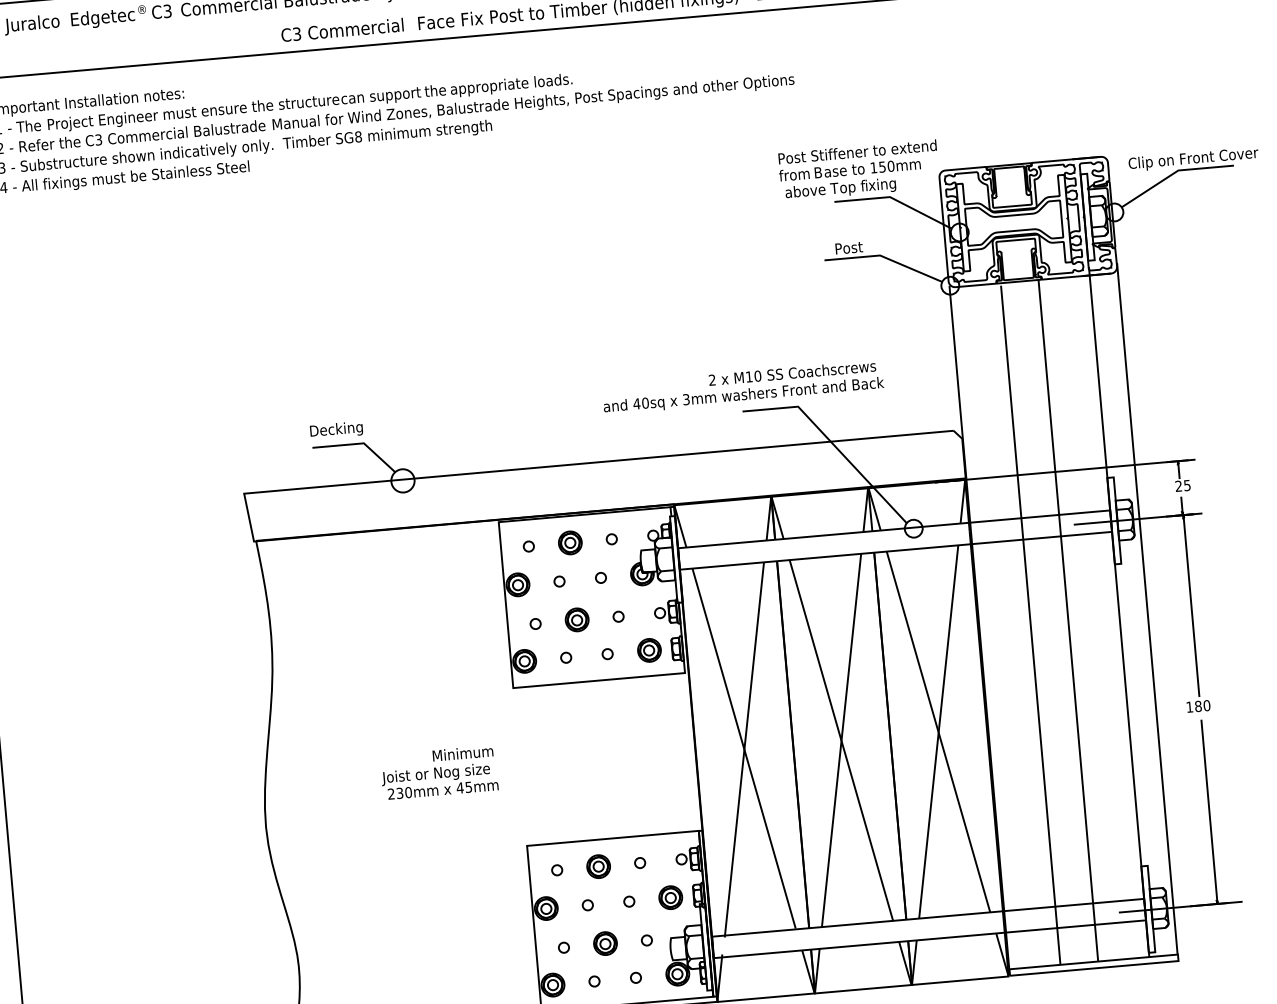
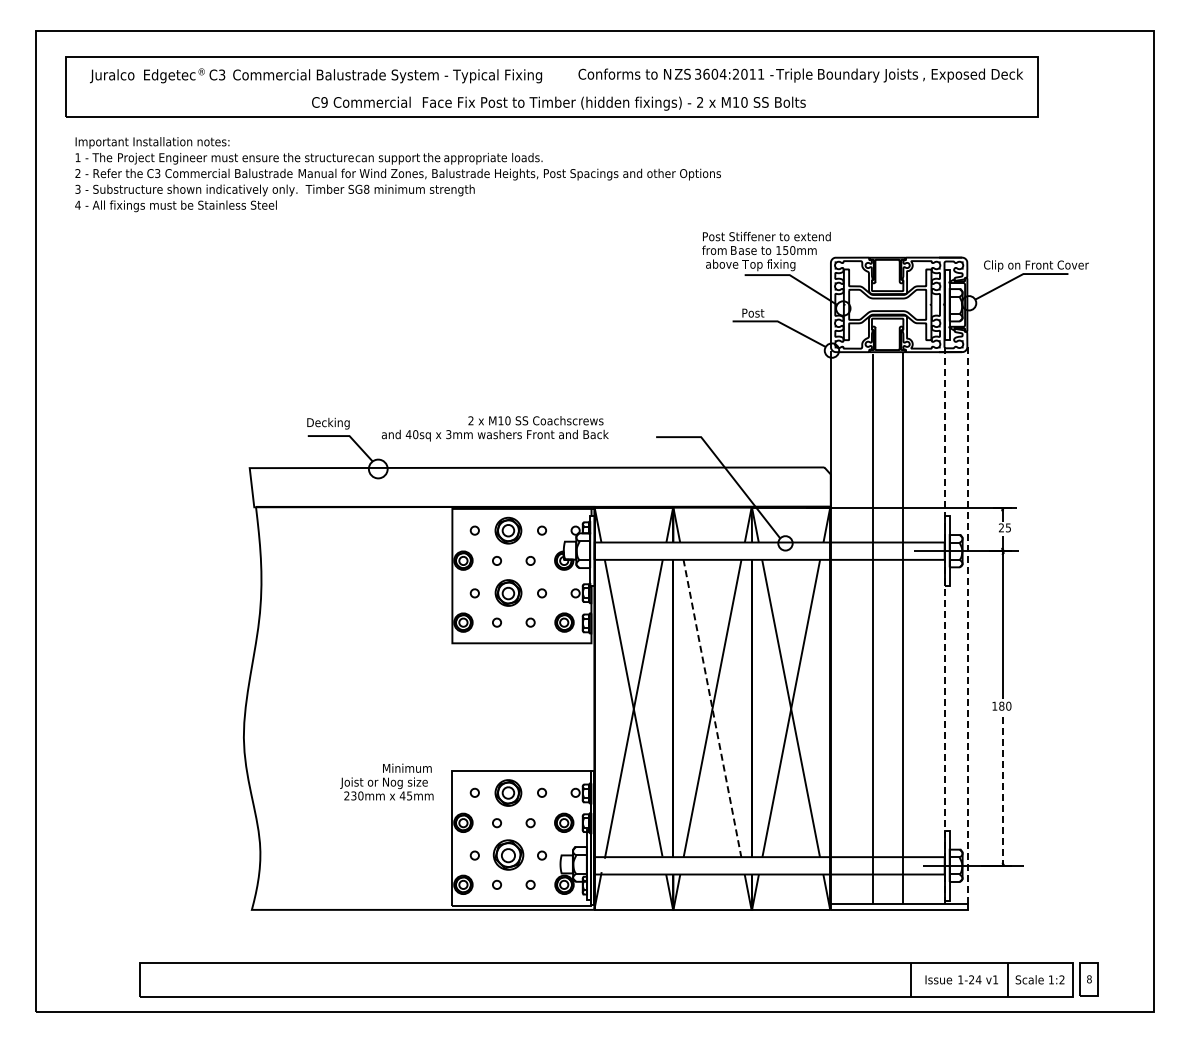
text: (296, 34) -> (324, 102), C3 -> C9
text: (742, 387) -> (494, 428), moved
part: (570, 542) -> (508, 530), size x1.4
line: (1147, 609) -> (967, 624), solid -> dashed
line: (1118, 611) -> (944, 624), solid -> dashed
part: (577, 619) -> (508, 592), size x1.4
line: (841, 740) -> (712, 708), solid -> dashed
text: (438, 771) -> (386, 781), moved
line: (1209, 811) -> (1003, 791), solid -> dashed
part: (598, 866) -> (508, 792), size x1.4
part: (605, 943) -> (508, 855), size x1.6

